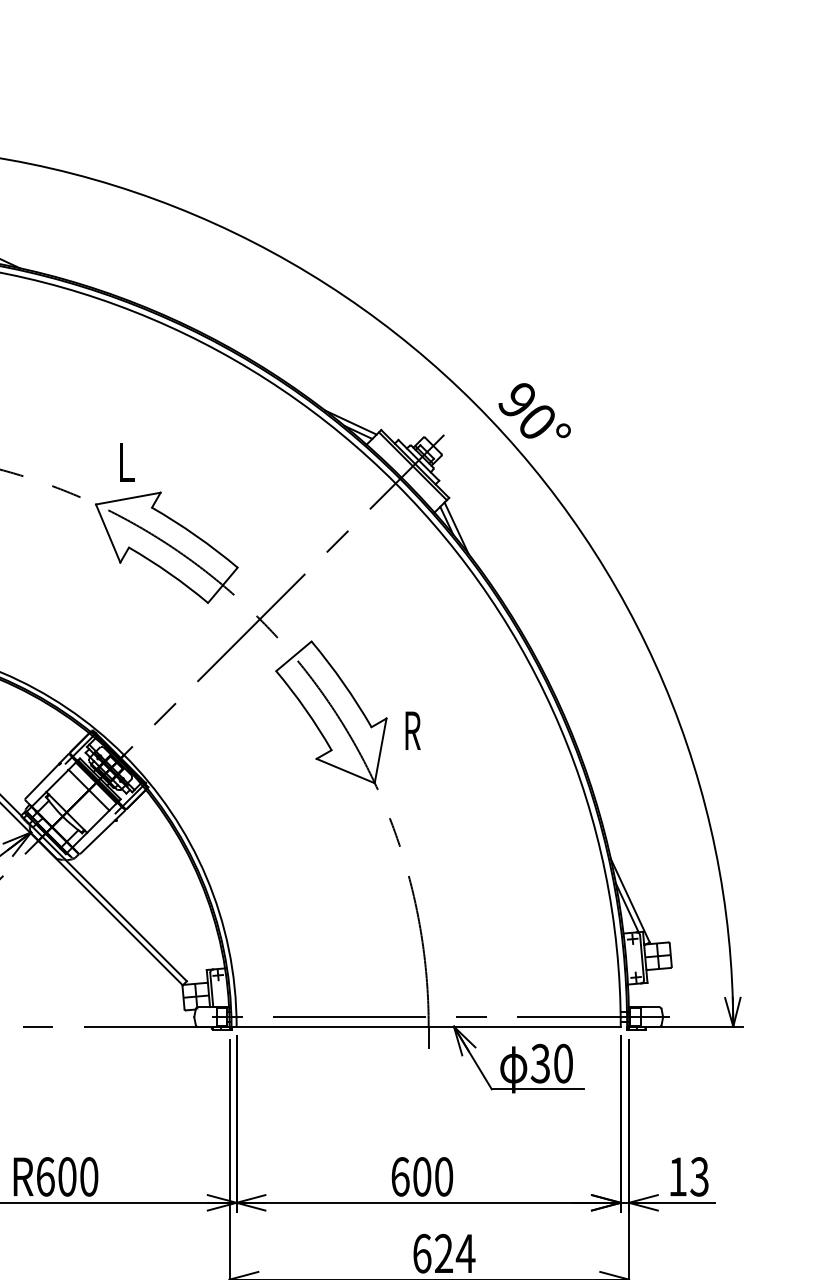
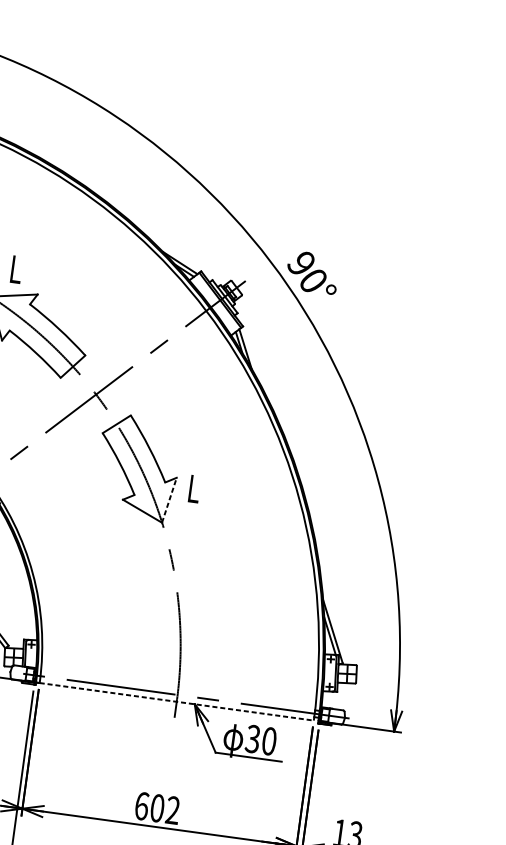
text: (412, 730) -> (194, 488), R -> L
line: (380, 750) -> (169, 499), solid -> dashed
line: (429, 1026) -> (177, 701), solid -> dashed
text: (444, 1176) -> (173, 810), 600 -> 602

